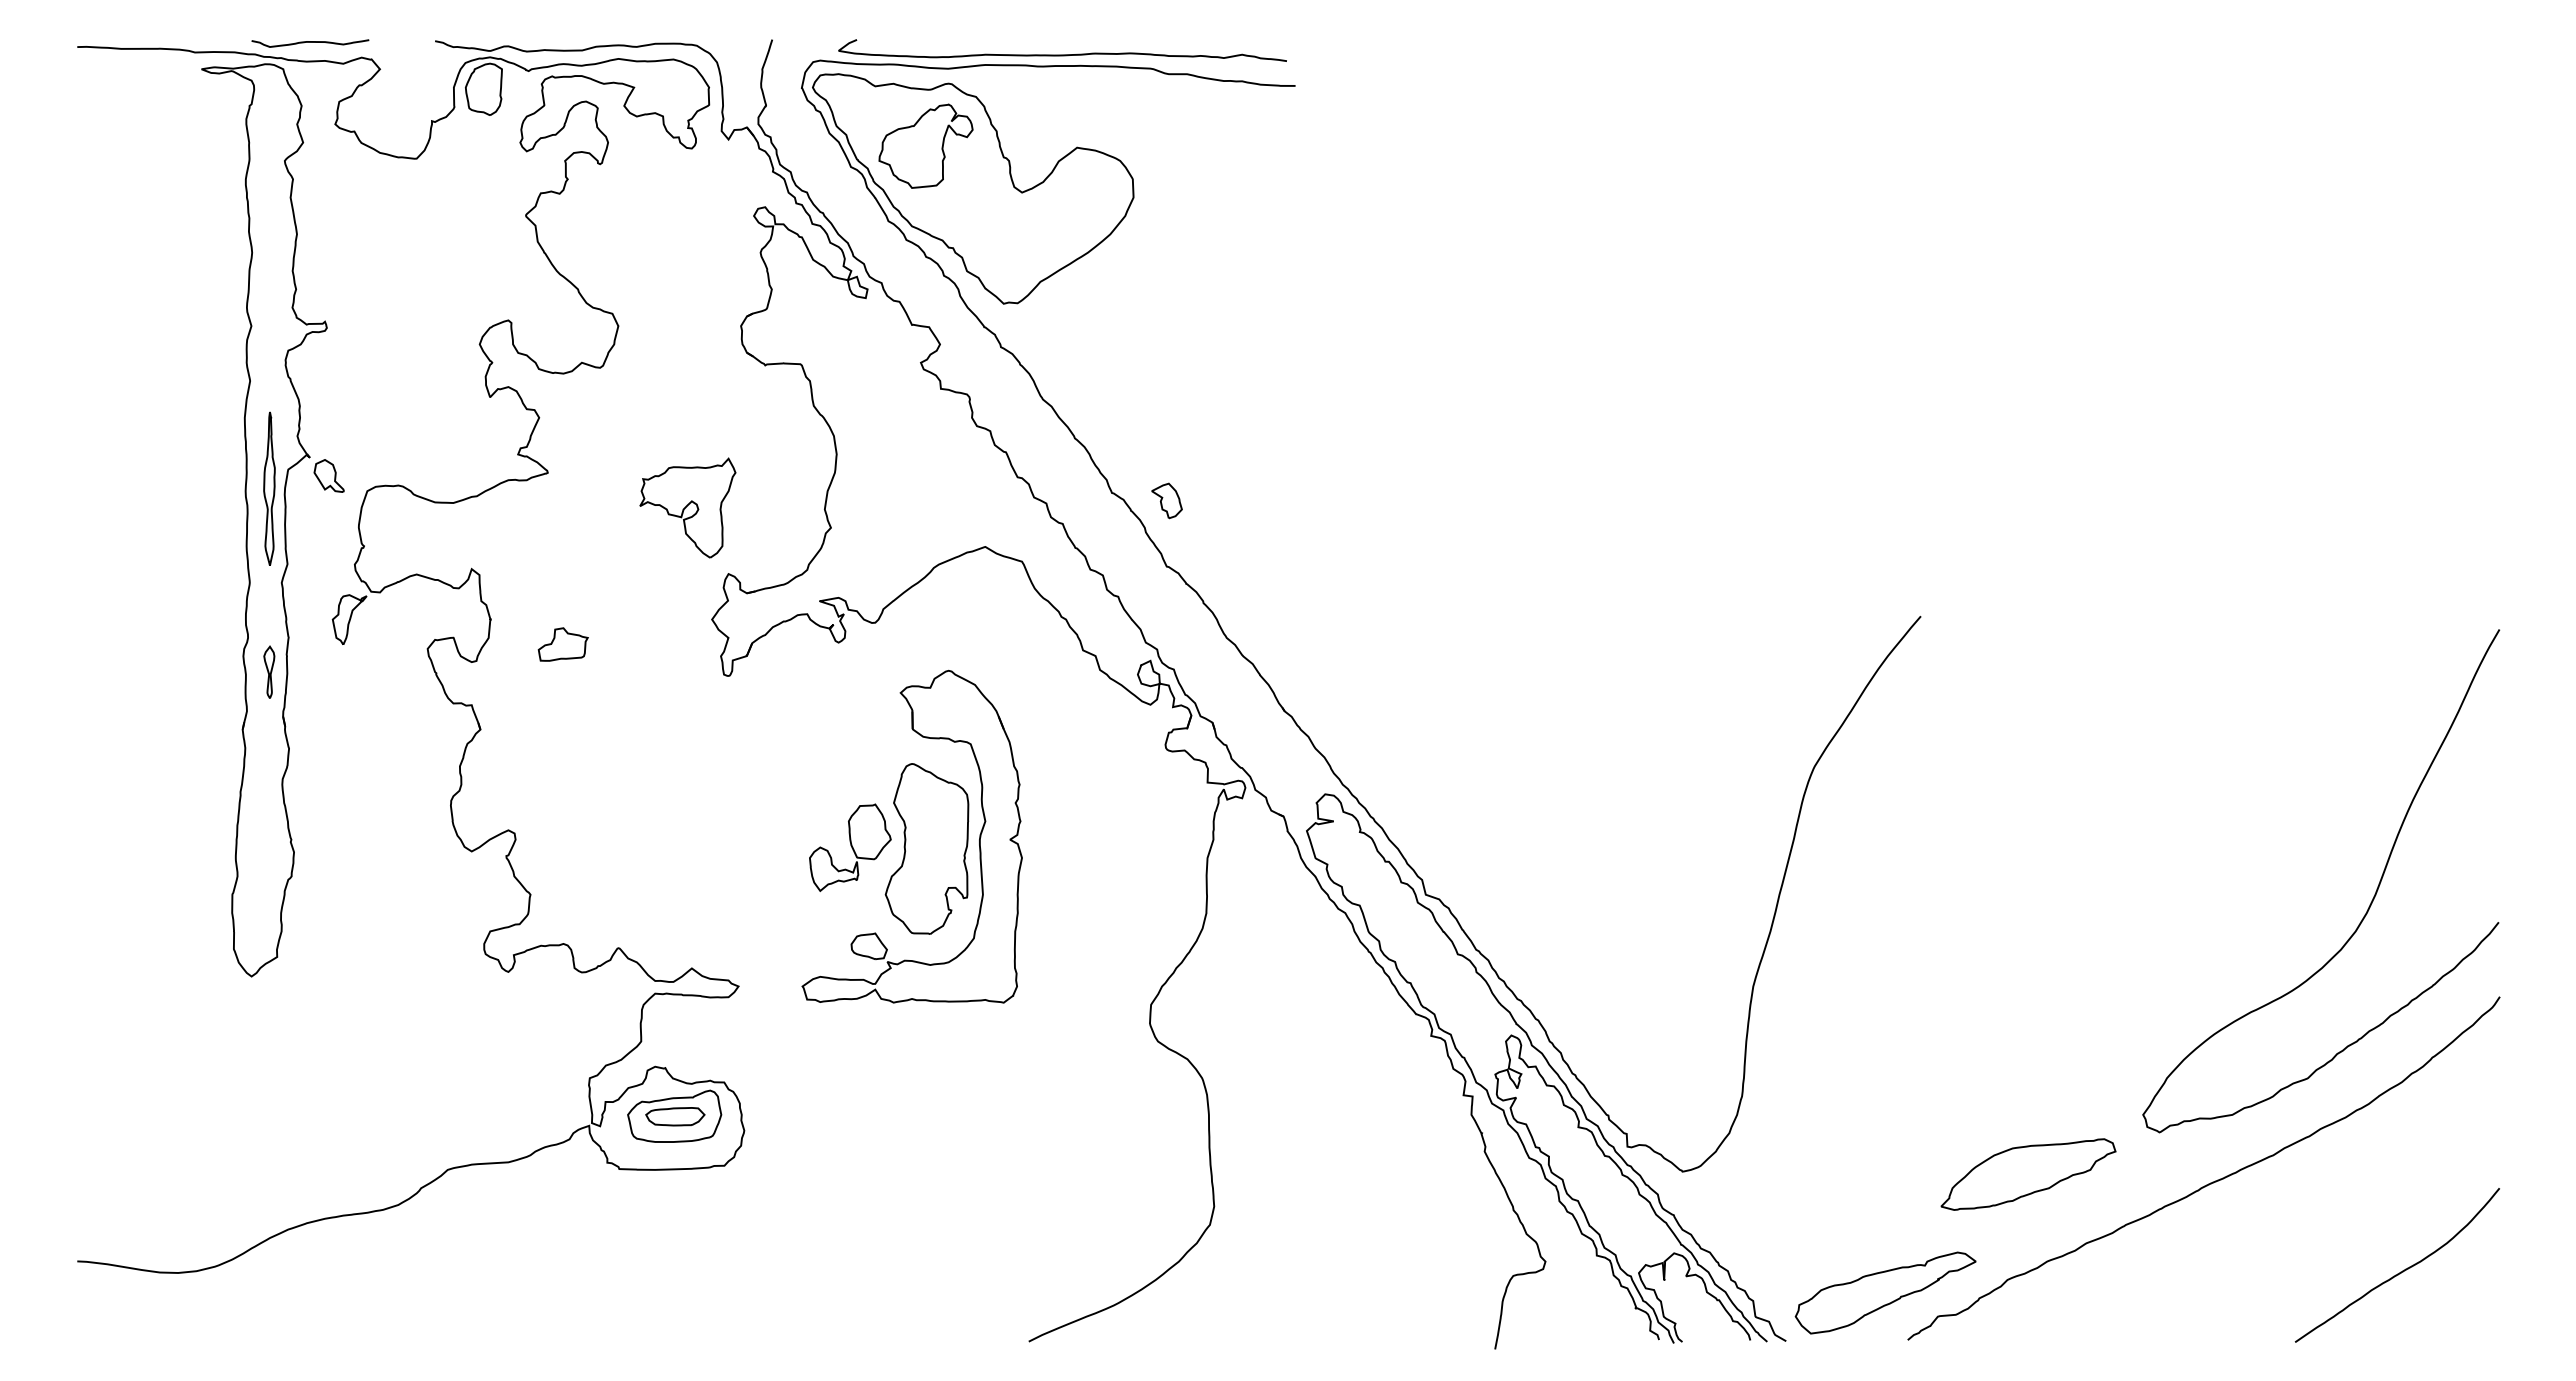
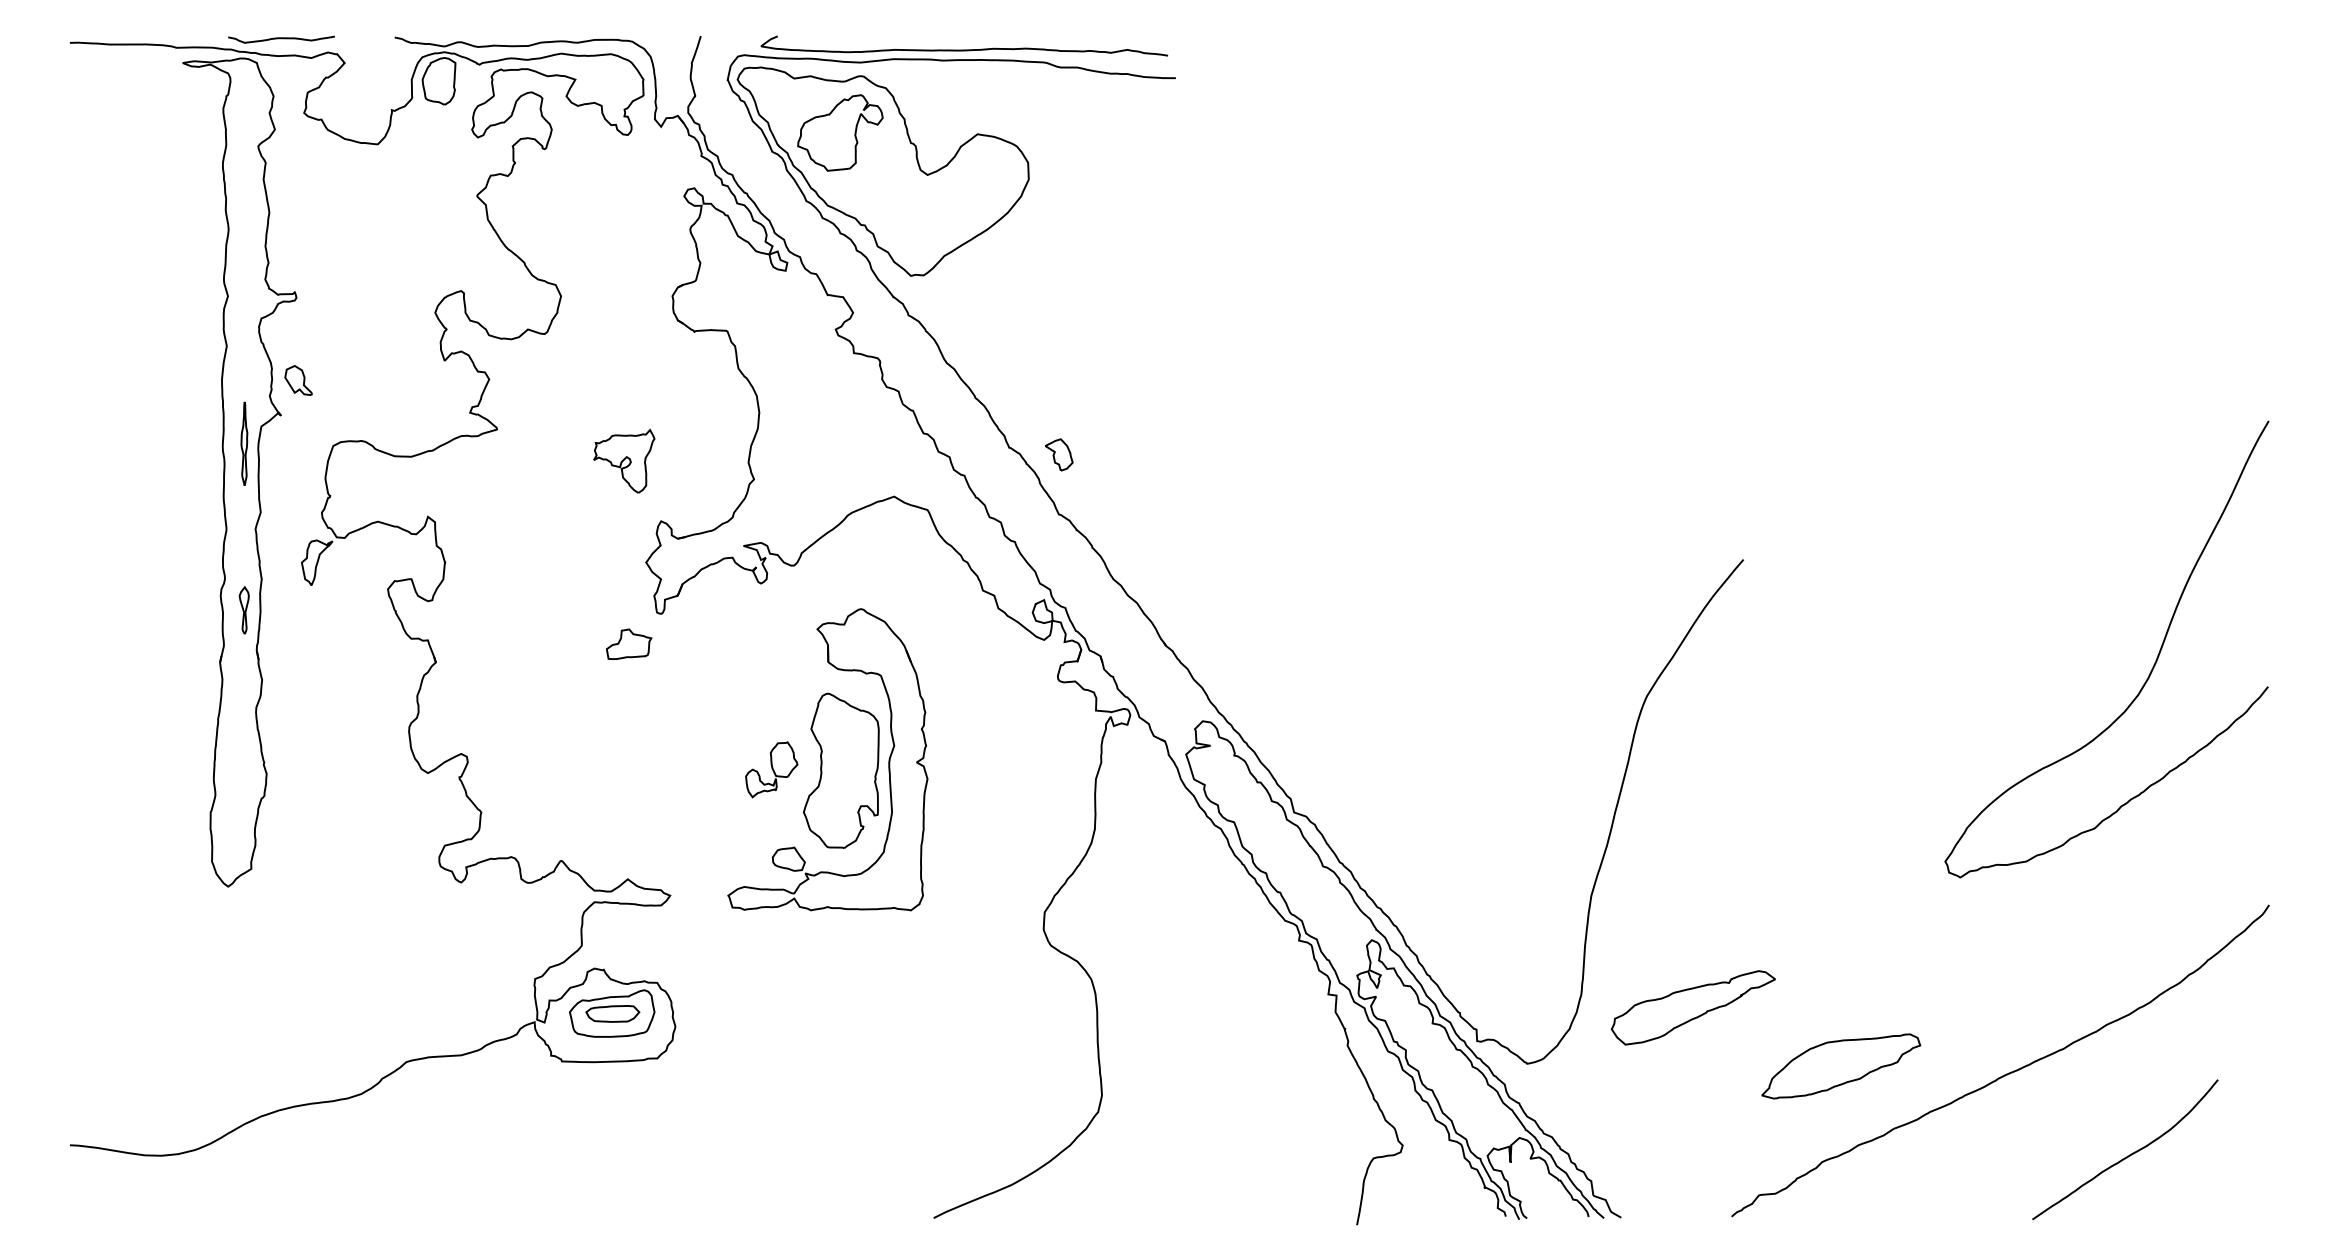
part: (328, 475) -> (297, 380), moved
part: (269, 488) -> (244, 443), size x0.6
part: (687, 507) -> (623, 460), size x0.7
part: (562, 644) -> (628, 644), moved
part: (850, 847) -> (771, 769), size x0.7
curve: (2369, 904) -> (2150, 670), moved
curve: (2400, 1271) -> (2128, 1155), moved
part: (1885, 1292) -> (1693, 1007), moved

